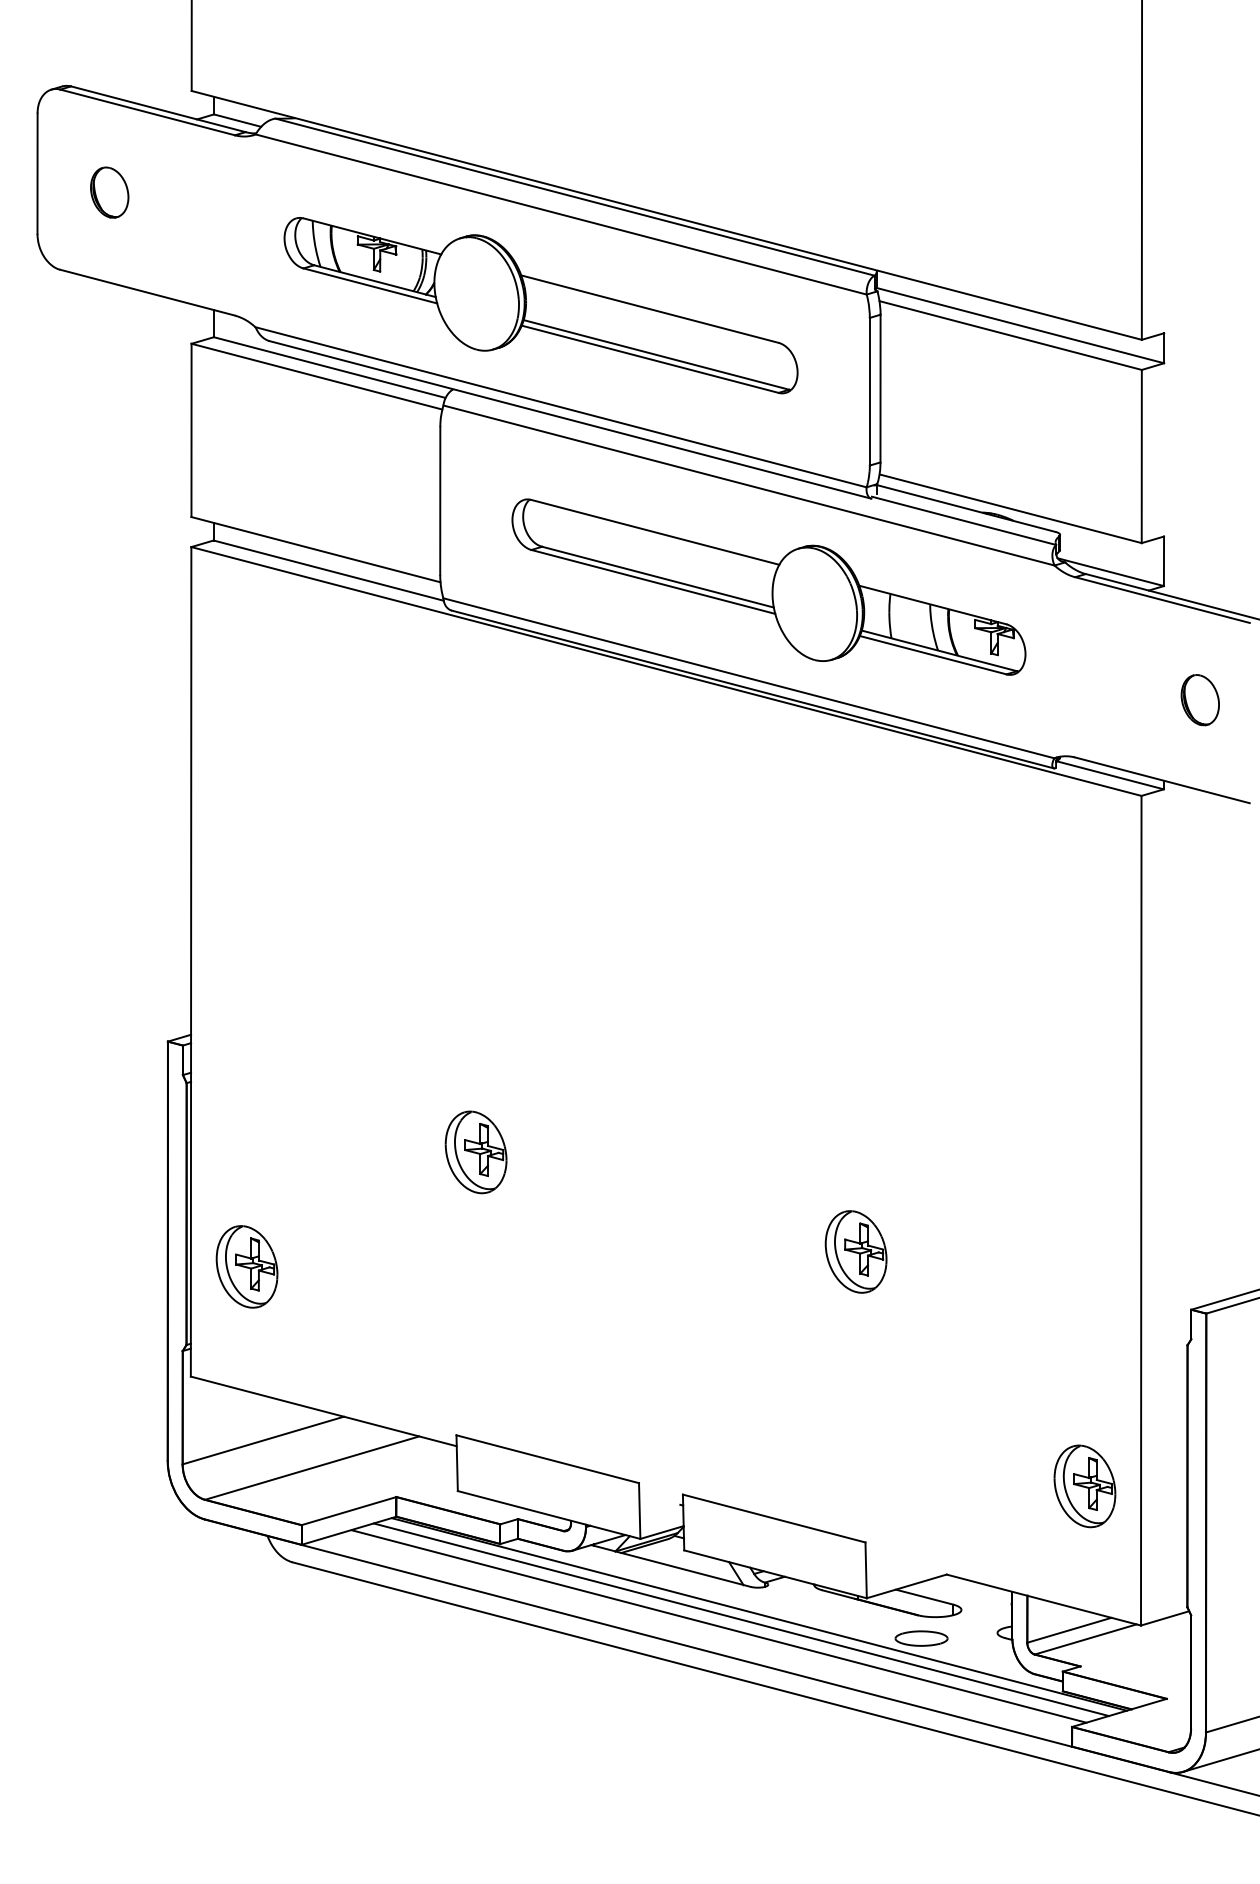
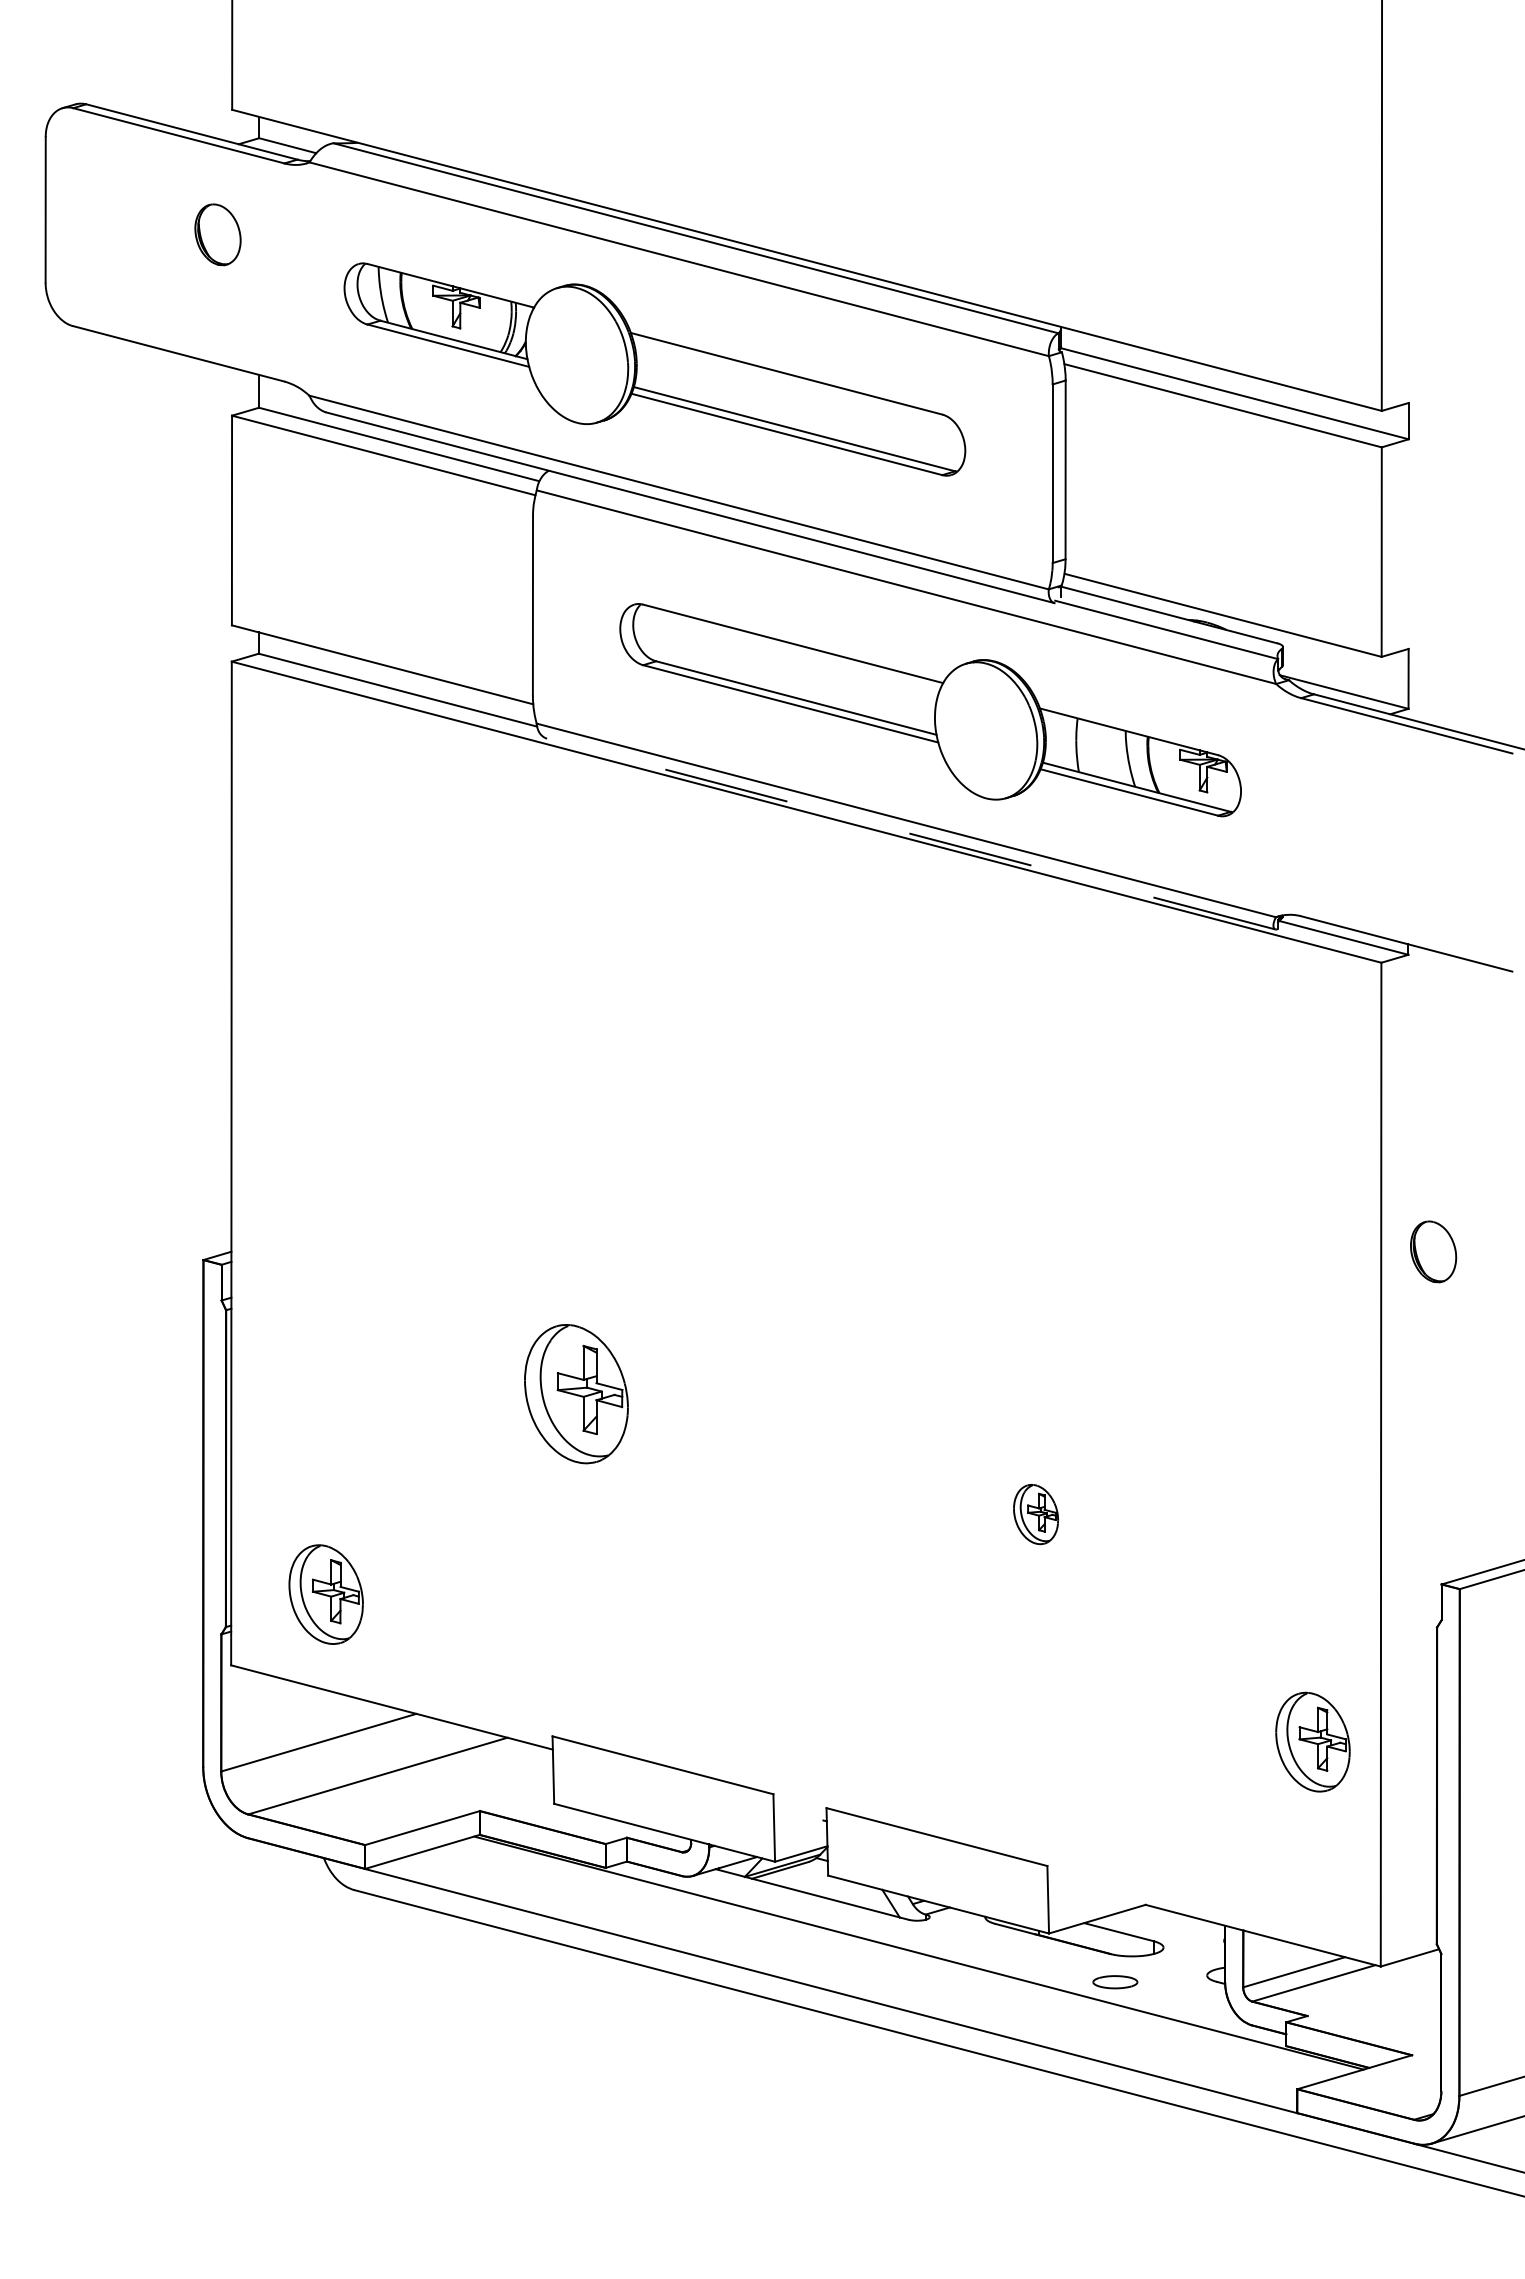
part: (109, 192) -> (217, 234), moved
line: (752, 689) -> (910, 833), solid -> dashed
part: (1200, 699) -> (1433, 1251), moved
part: (475, 1151) -> (575, 1393), size x1.4
part: (855, 1251) -> (1035, 1514), size x0.6
part: (246, 1266) -> (325, 1594), moved
part: (1084, 1485) -> (1312, 1741), moved
line: (741, 1619) -> (897, 1959), removed
line: (718, 1626) -> (869, 1967), removed
part: (921, 1637) -> (1115, 1981), size x0.7

